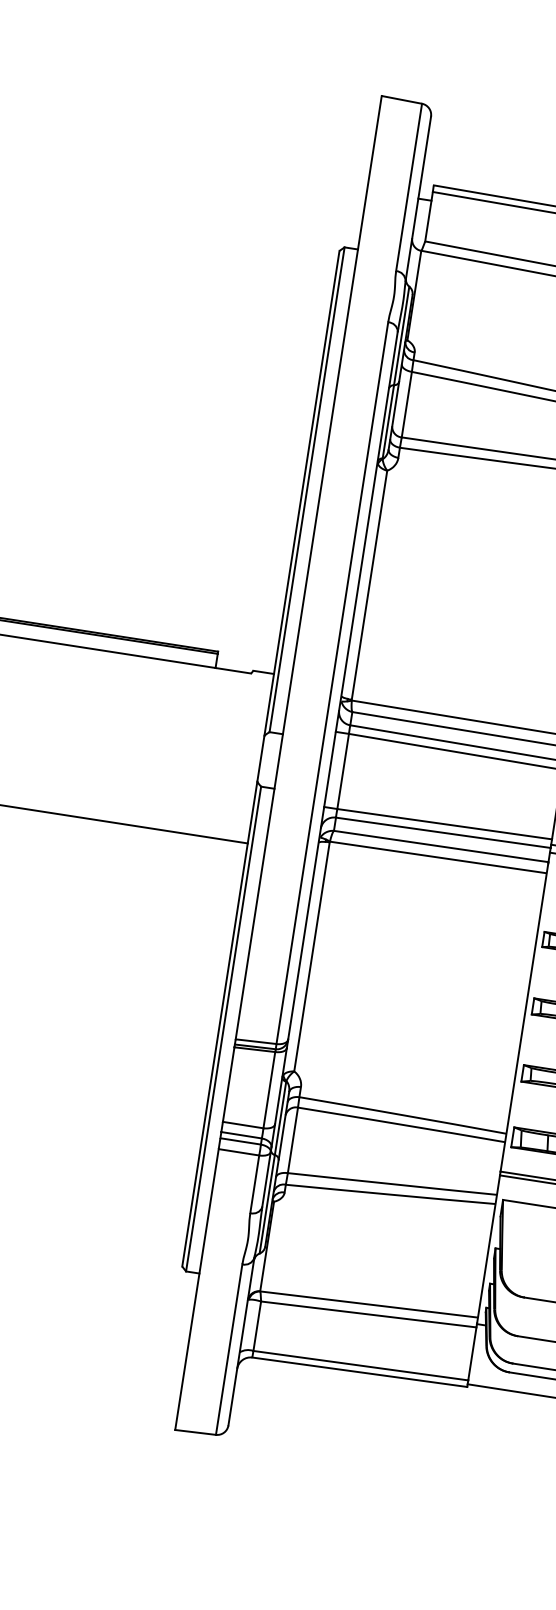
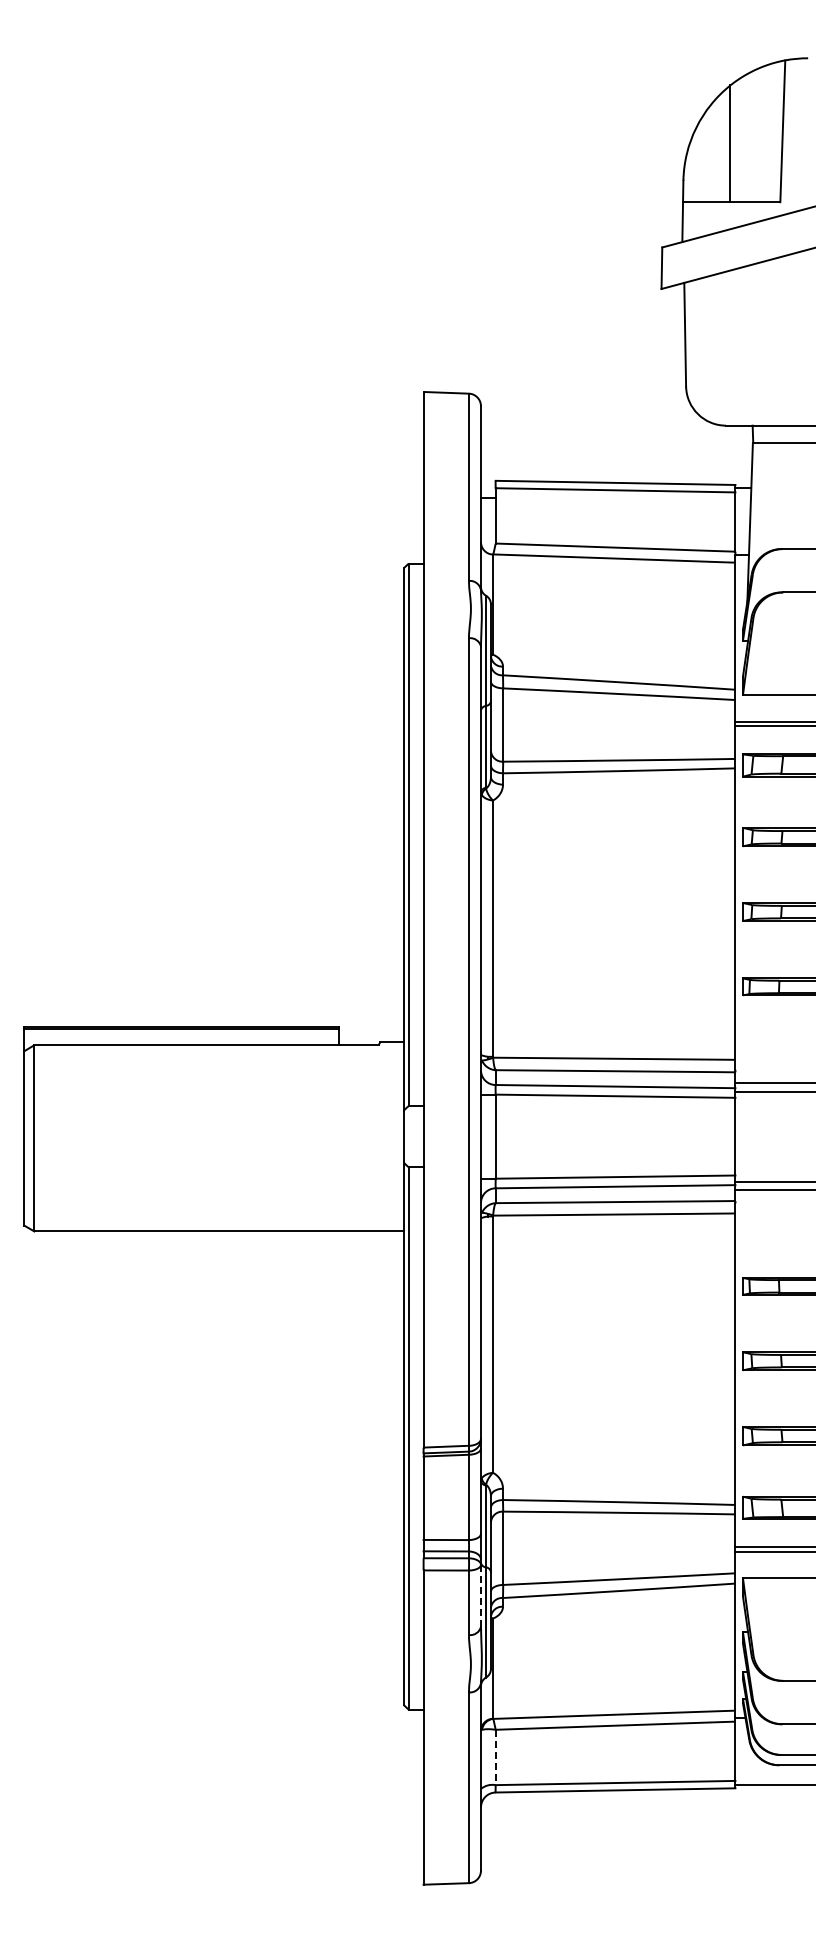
line: (266, 1179) -> (480, 1595), solid -> dashed
line: (257, 1326) -> (495, 1757), solid -> dashed

